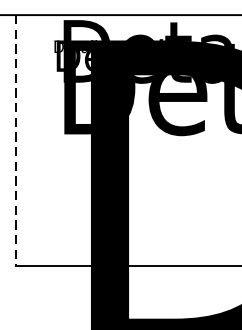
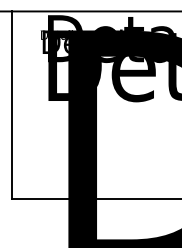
line: (16, 140) -> (12, 105), dashed -> solid

